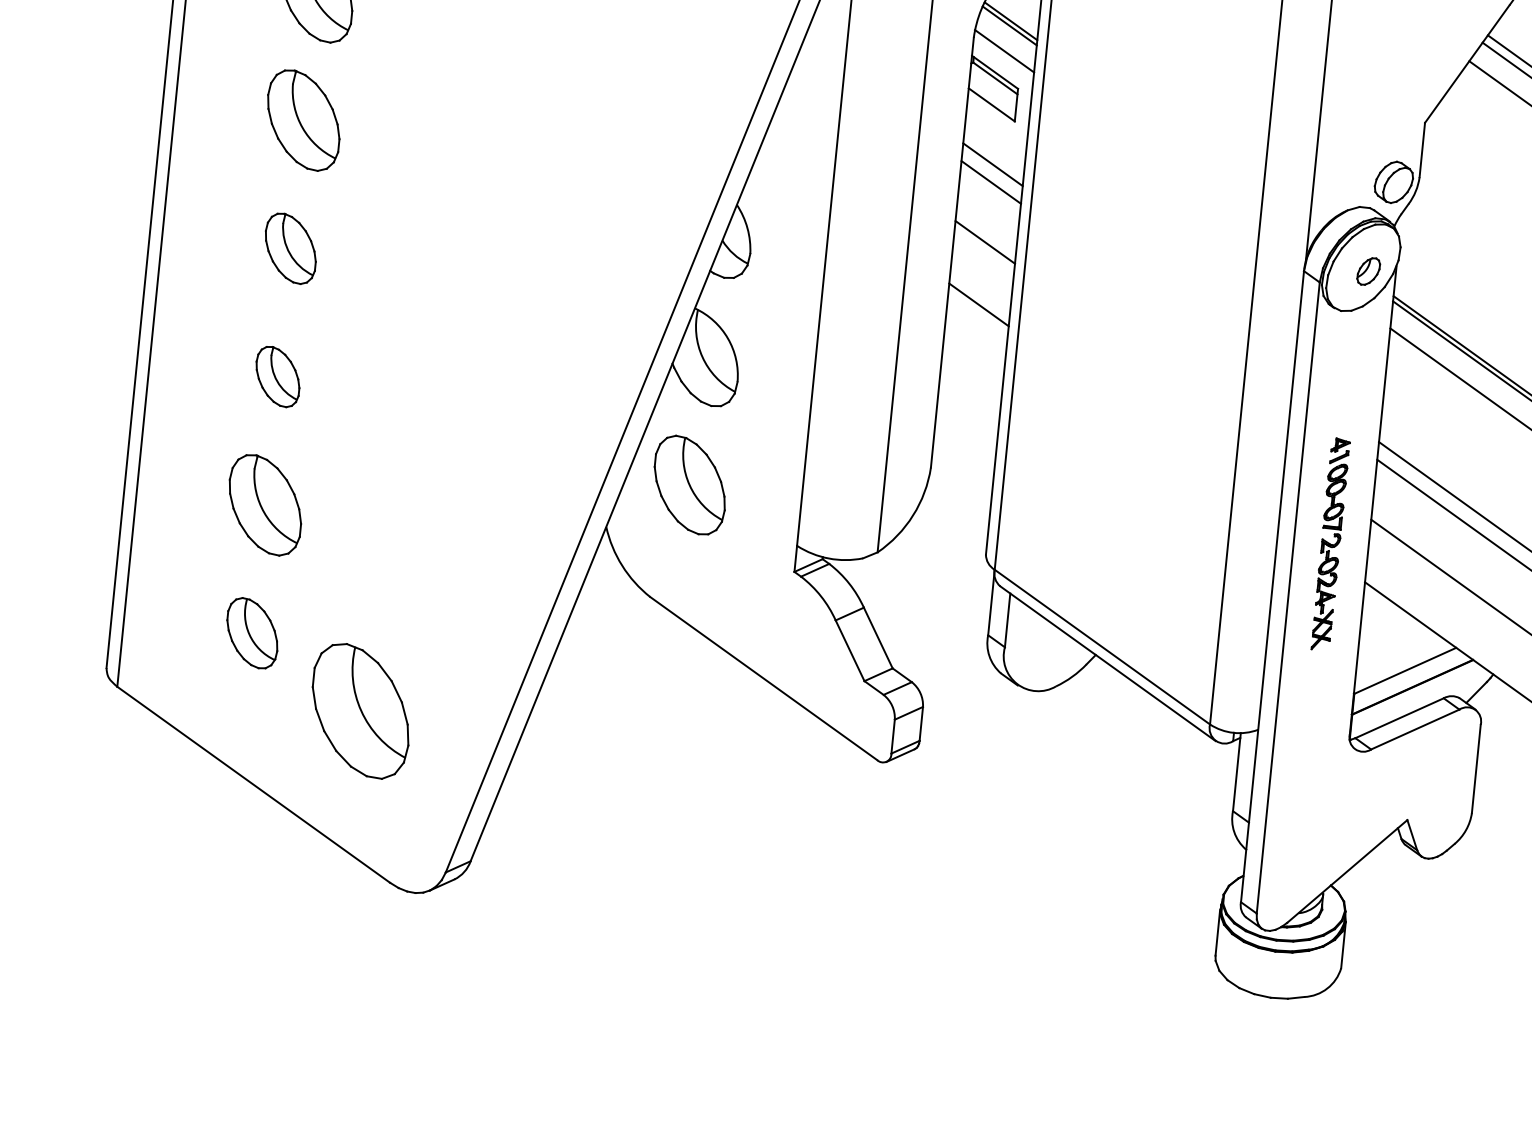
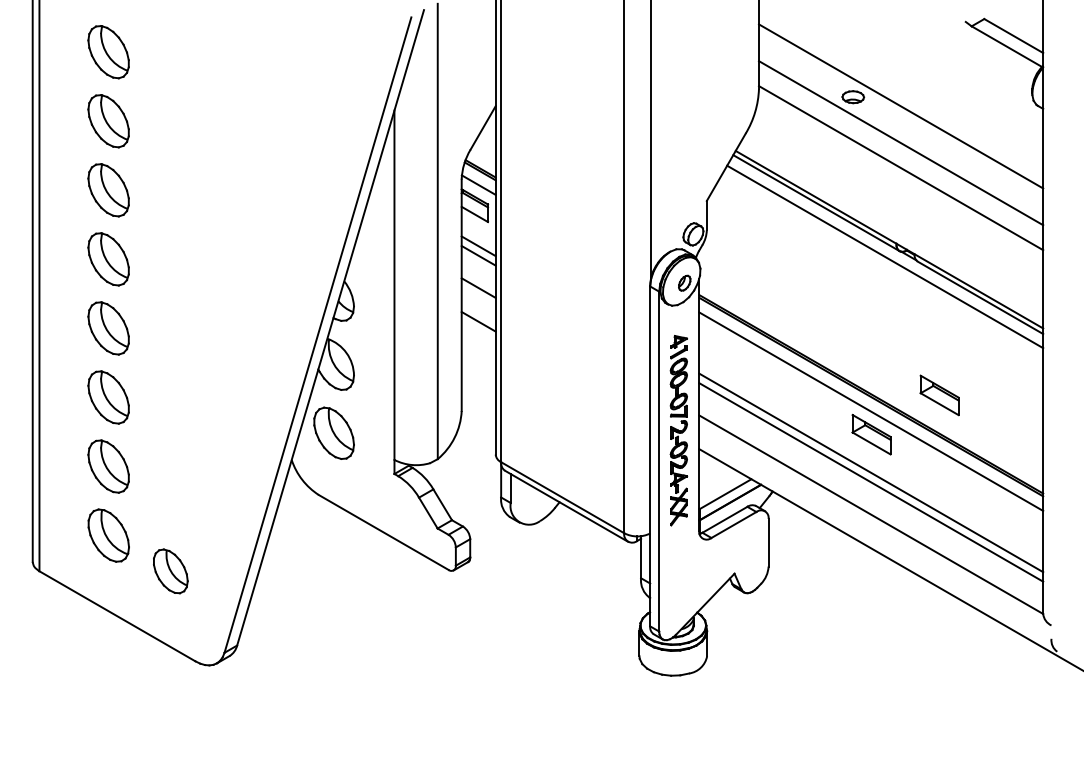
part: (290, 248) -> (108, 328), size x1.43
part: (277, 376) -> (108, 397), size x1.67
part: (1329, 543) -> (678, 430), size x1.67
part: (252, 633) -> (108, 535), size x1.43
part: (360, 711) -> (170, 571), size x0.62

